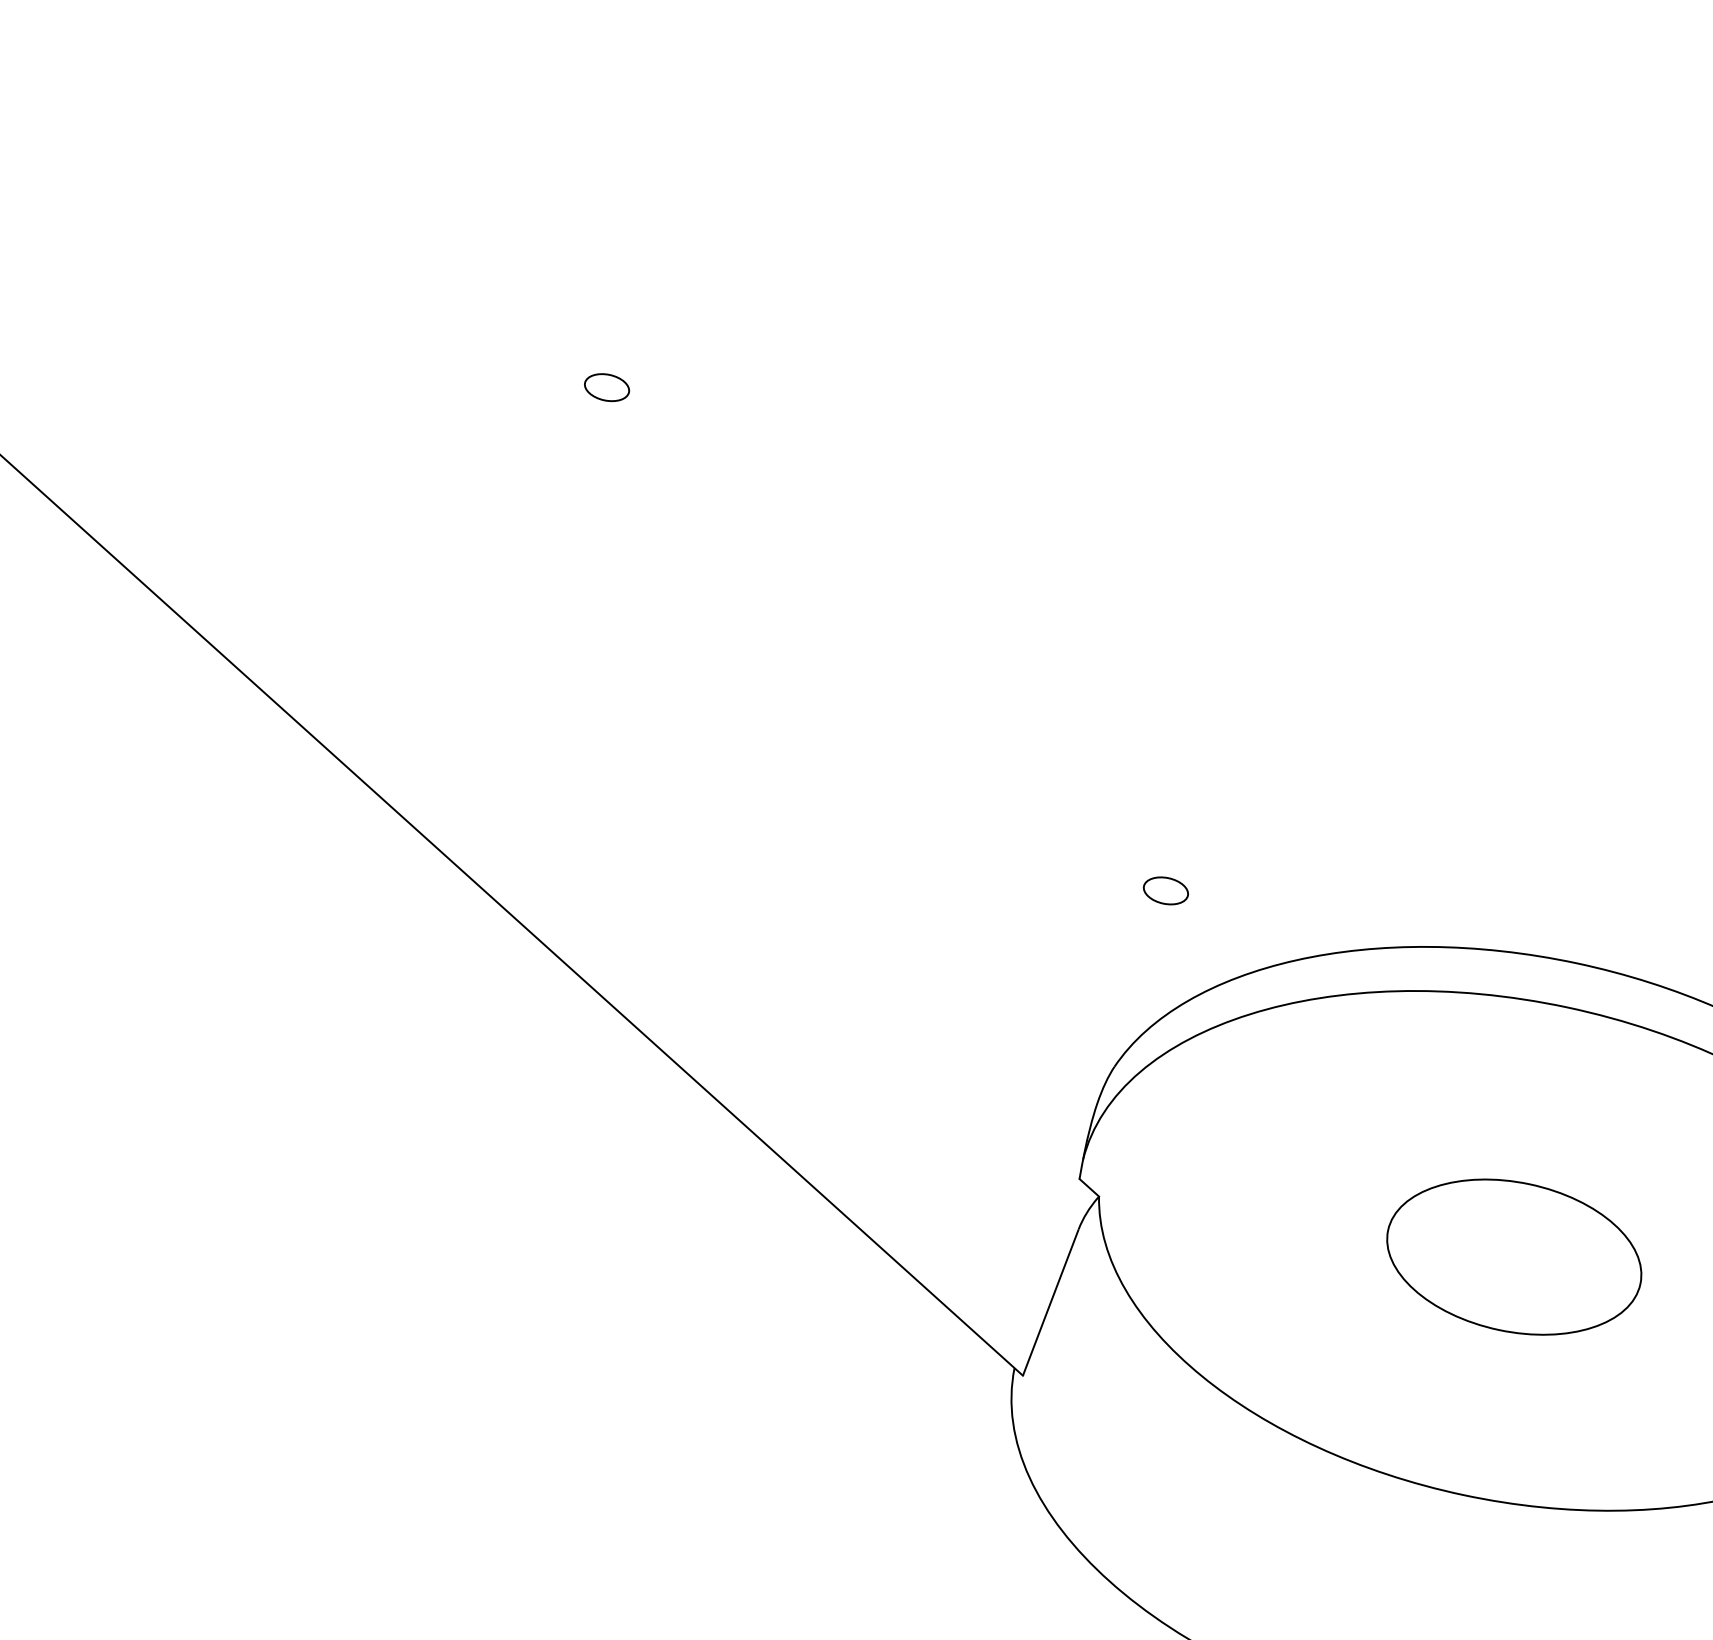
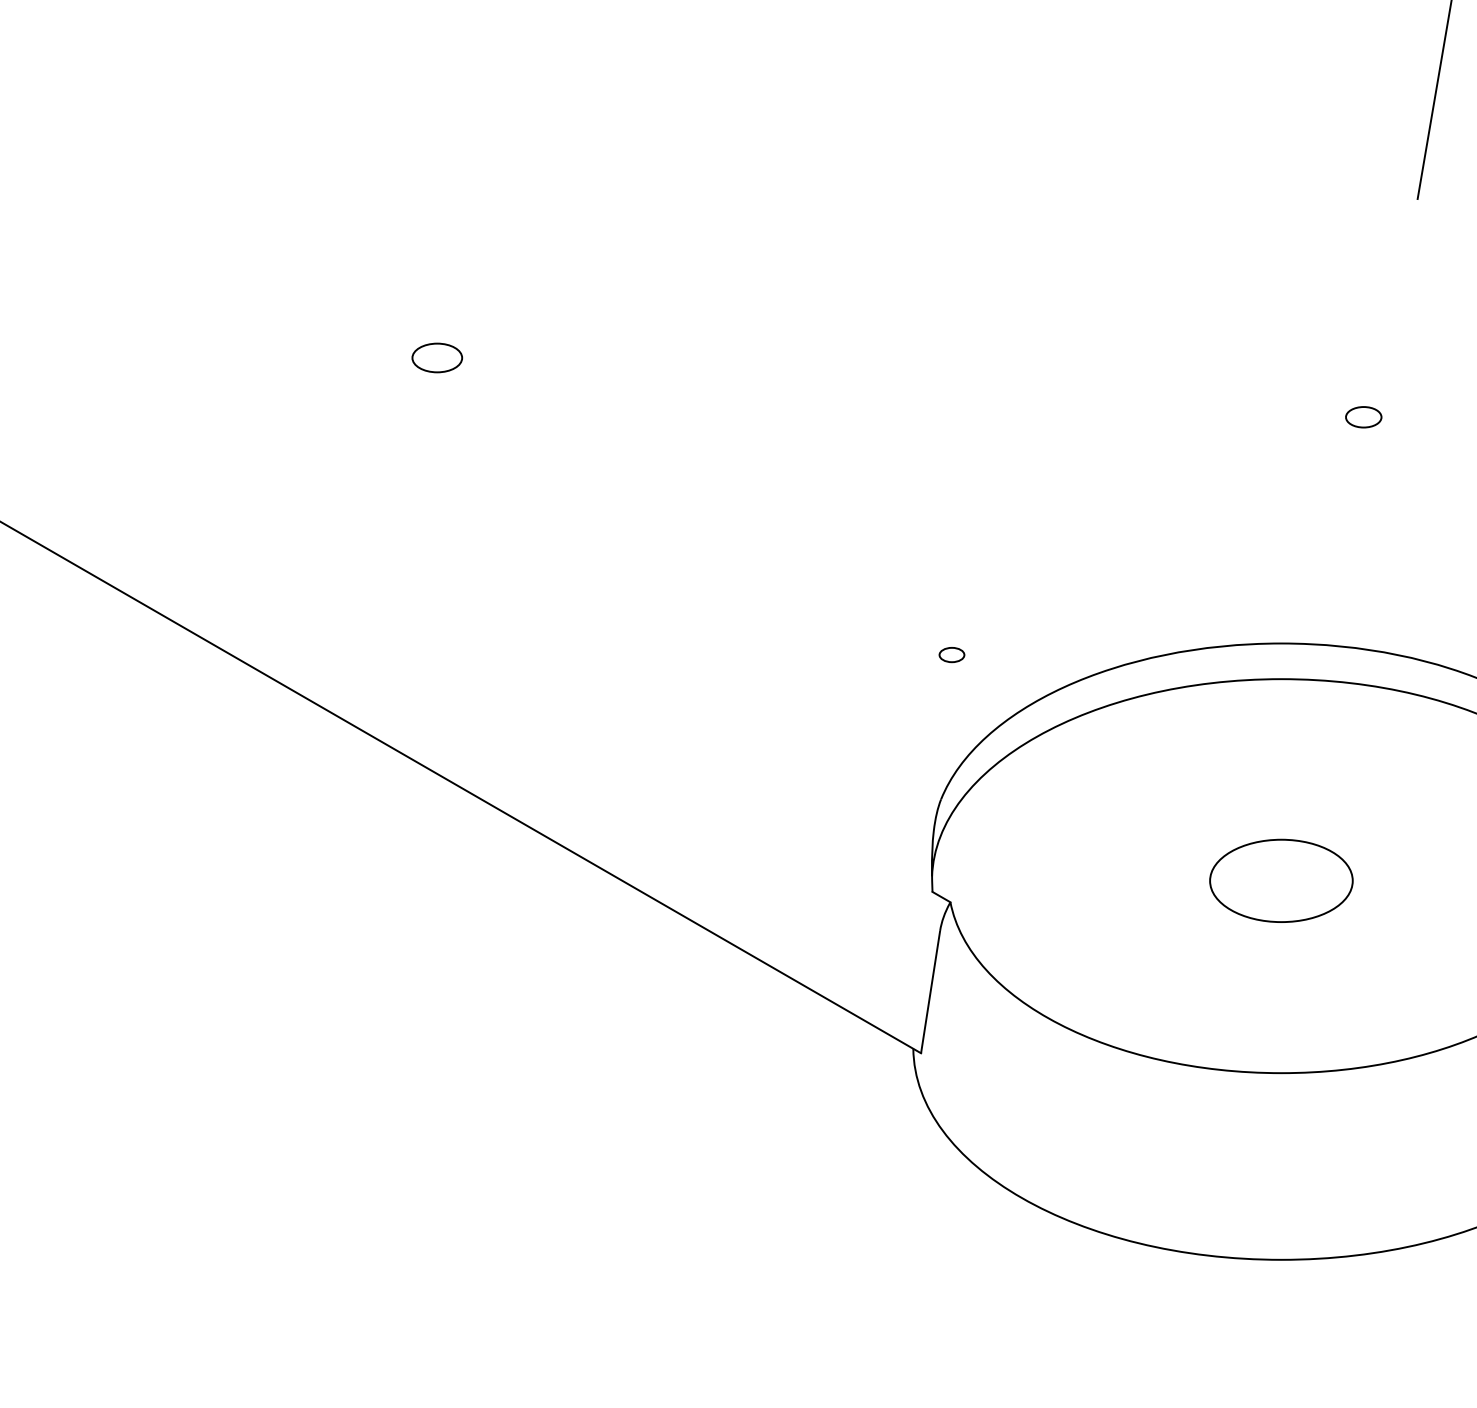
part: (606, 387) -> (436, 357), size x1.4
part: (1165, 890) -> (951, 654), size x0.7
part: (1514, 1256) -> (1281, 880), size x0.7

